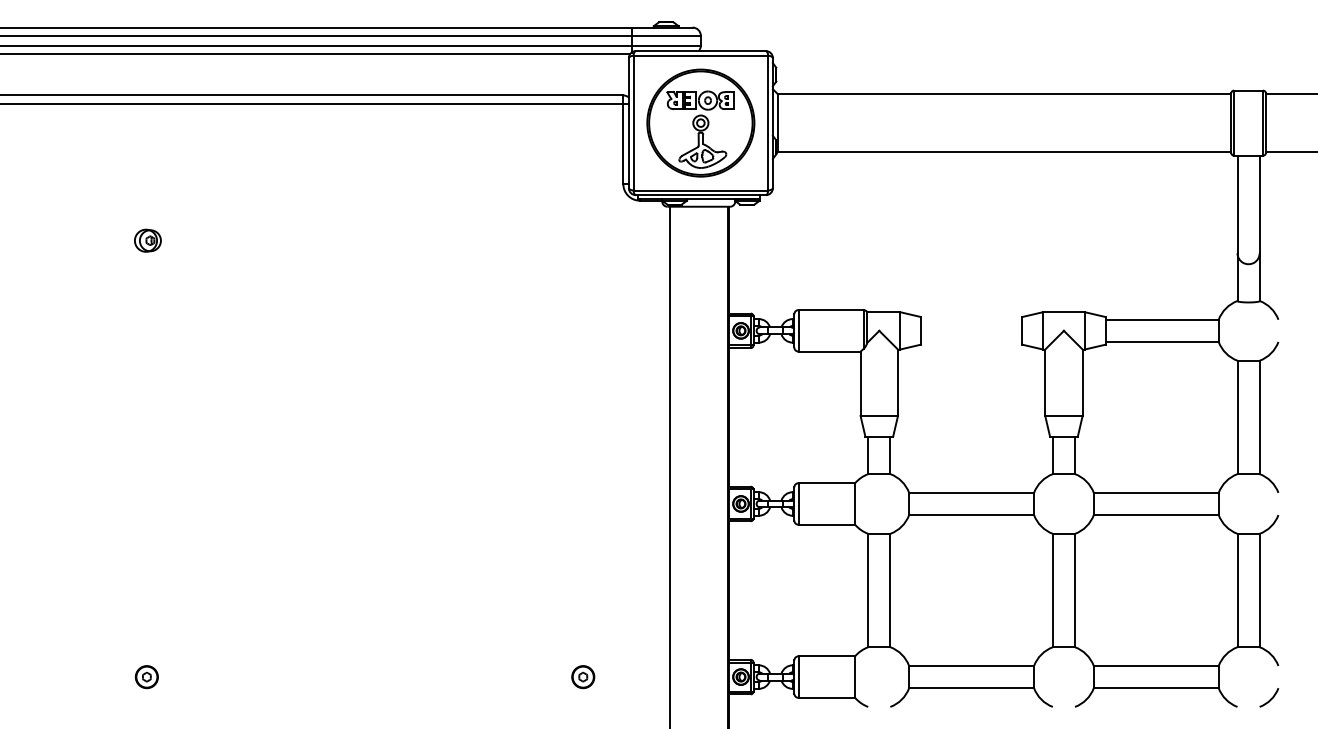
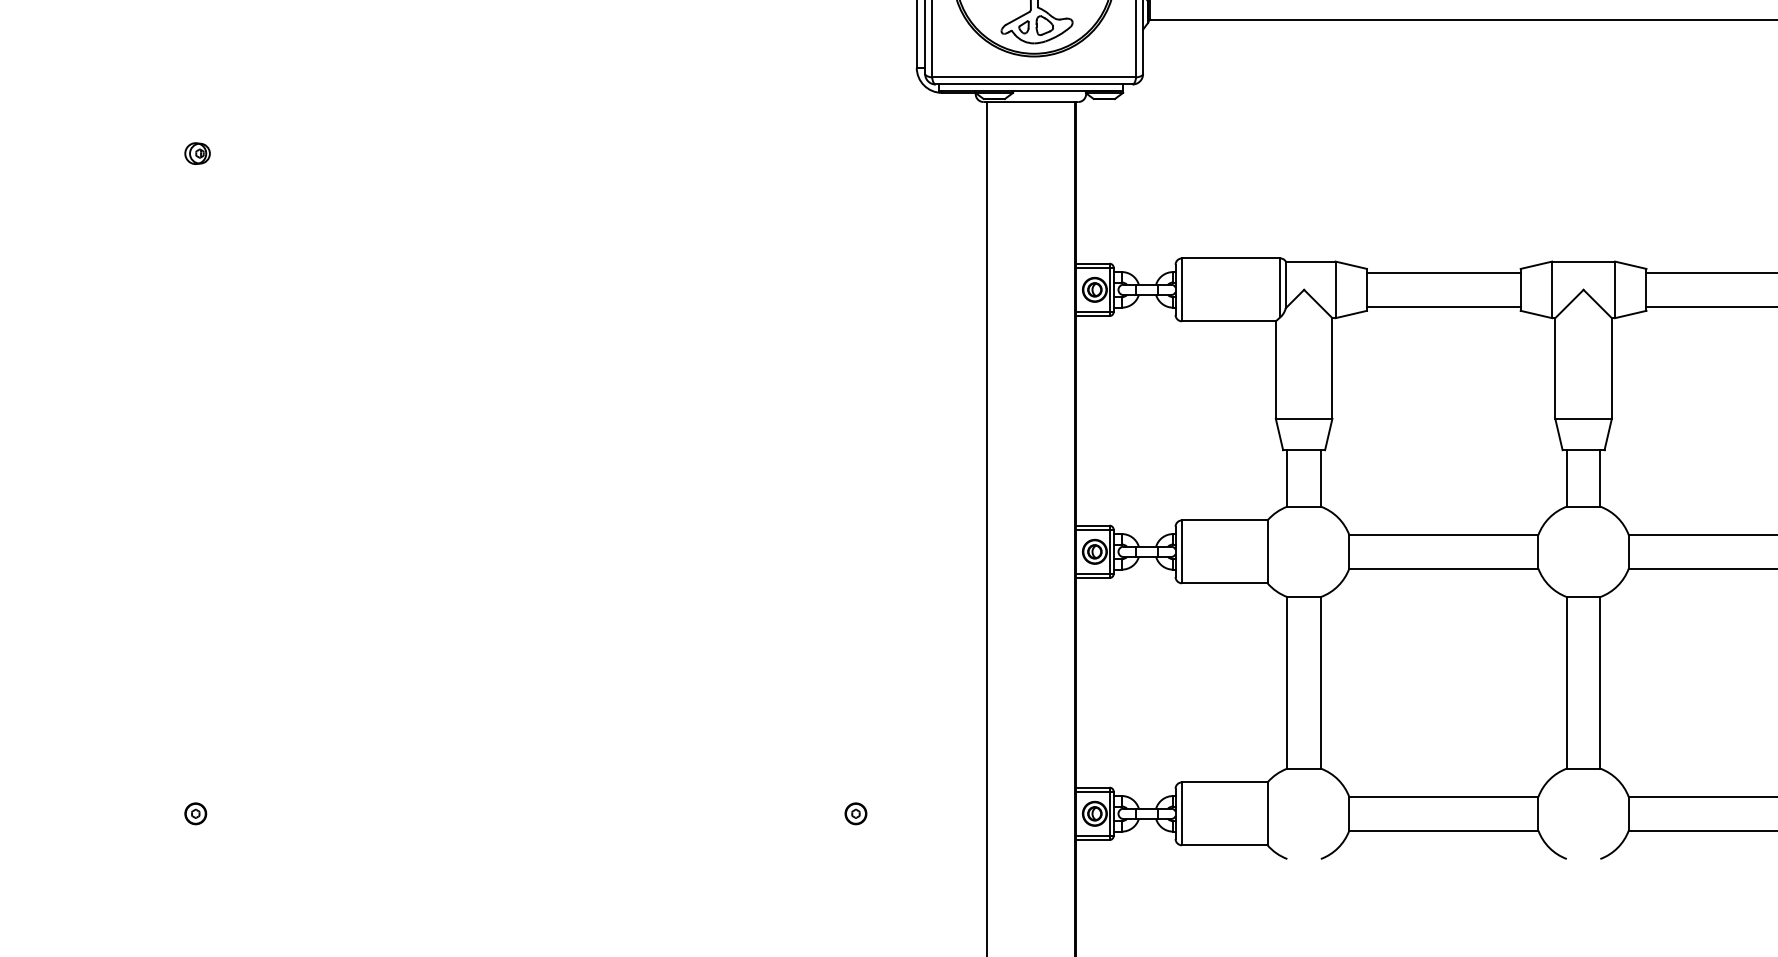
part: (148, 240) -> (198, 153), size x0.62
line: (971, 319) -> (1443, 272), added
line: (971, 341) -> (1443, 305), added
part: (146, 676) -> (195, 812), size x0.62
part: (582, 676) -> (854, 812), size x0.62

